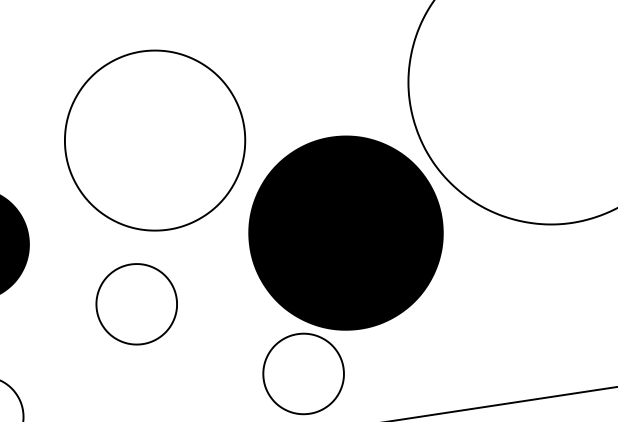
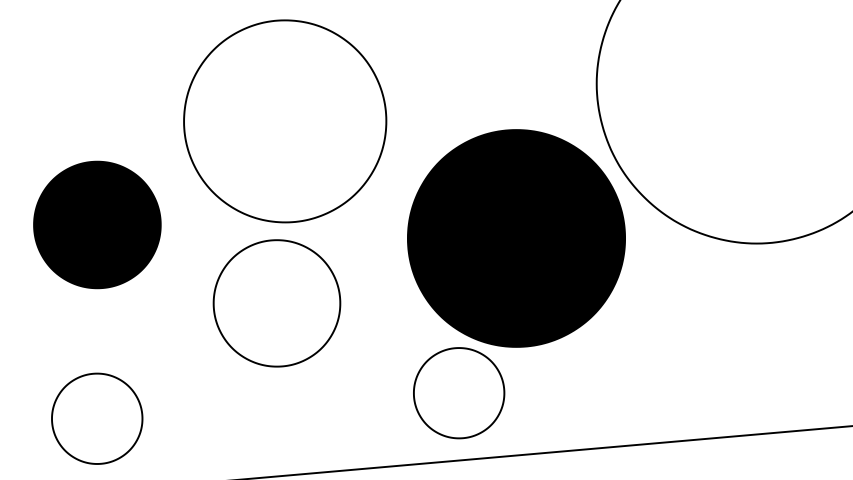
part: (155, 140) -> (285, 121), moved
part: (137, 304) -> (277, 303), size x1.4

